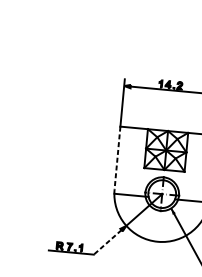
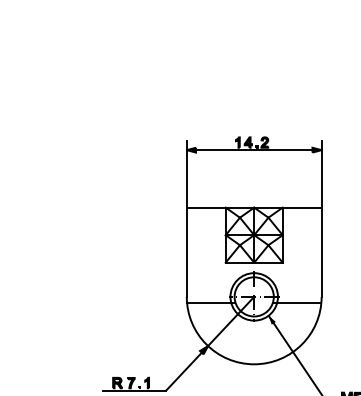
line: (117, 158) -> (186, 252), dashed -> solid
line: (107, 242) -> (183, 372), dashed -> solid

